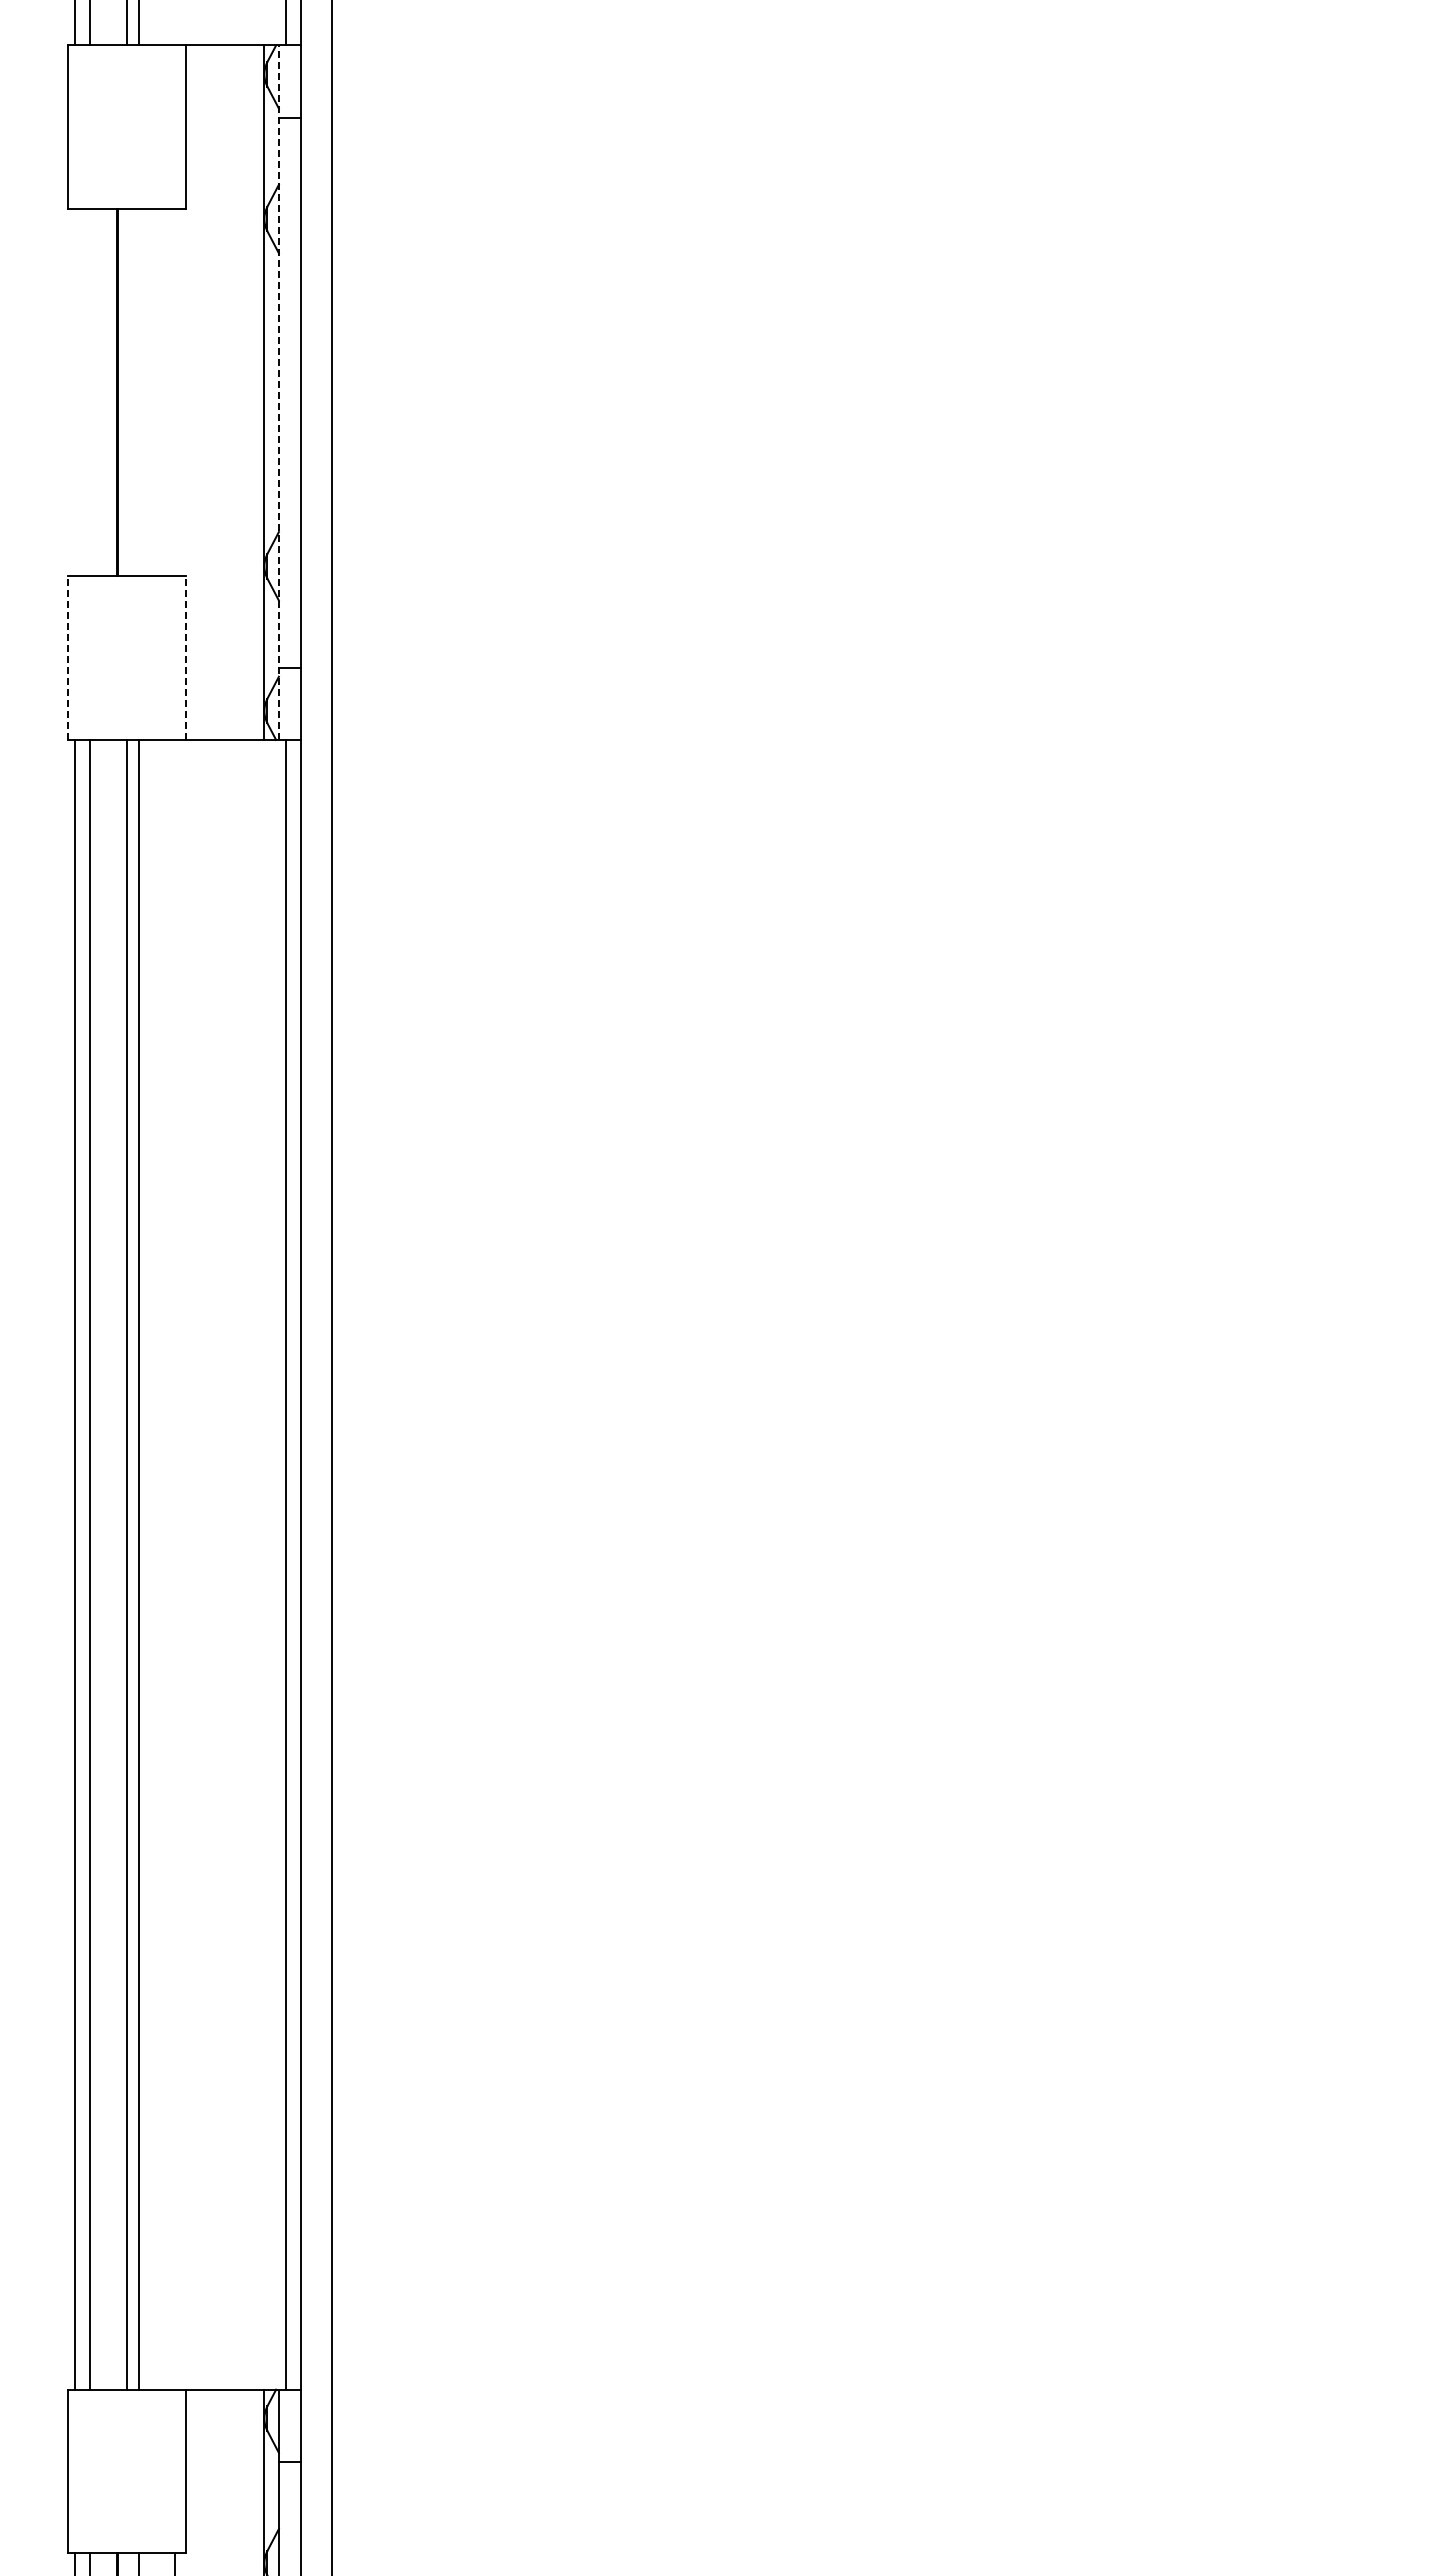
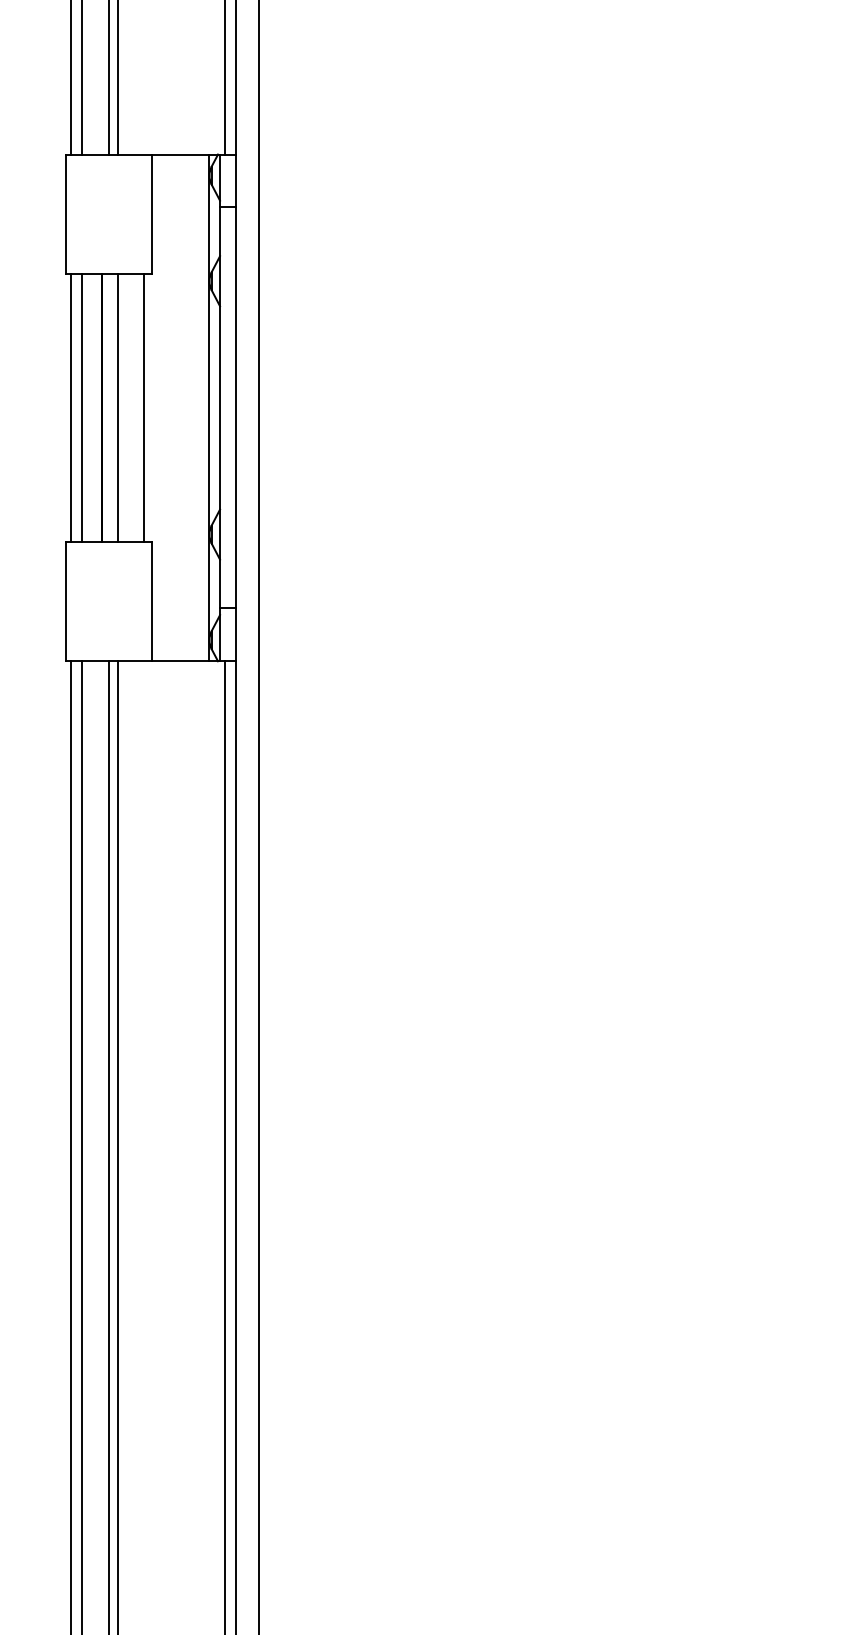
line: (74, 392) -> (70, 407), added
line: (89, 392) -> (81, 407), added
line: (138, 392) -> (117, 407), added
line: (174, 392) -> (143, 407), added
line: (278, 392) -> (219, 407), dashed -> solid
line: (67, 658) -> (65, 601), dashed -> solid
line: (186, 658) -> (152, 601), dashed -> solid

